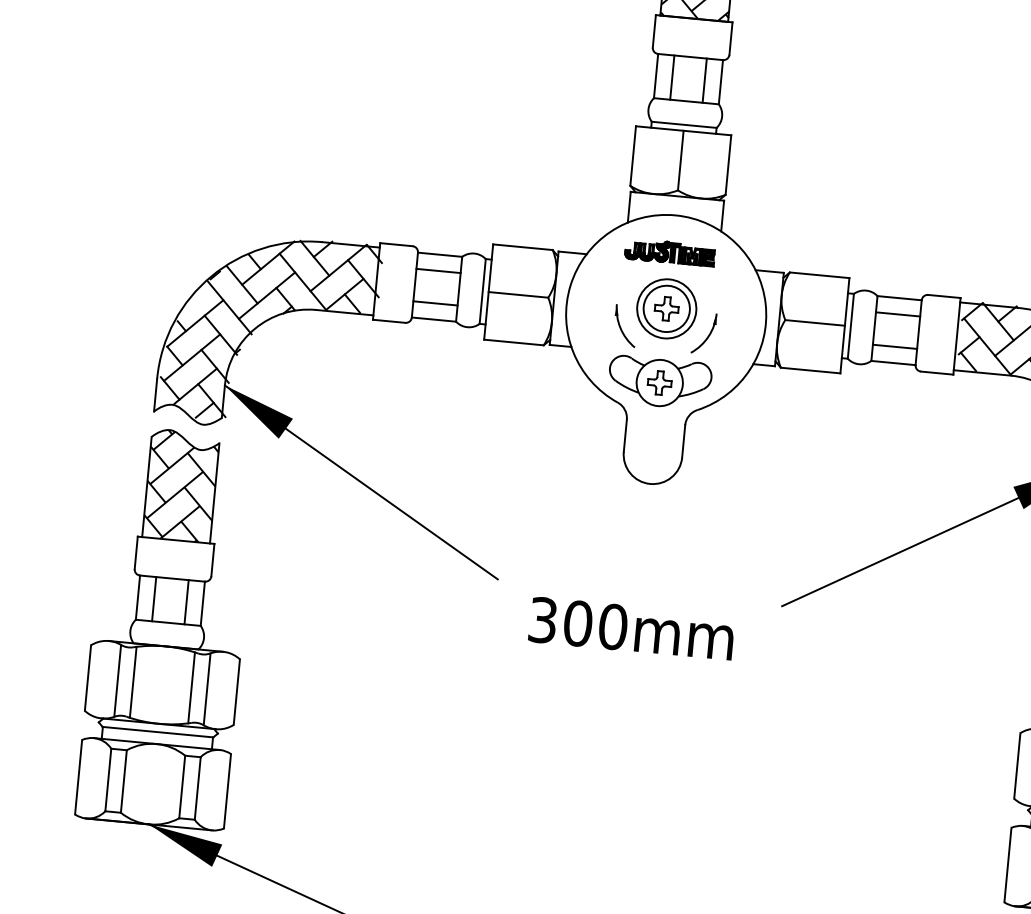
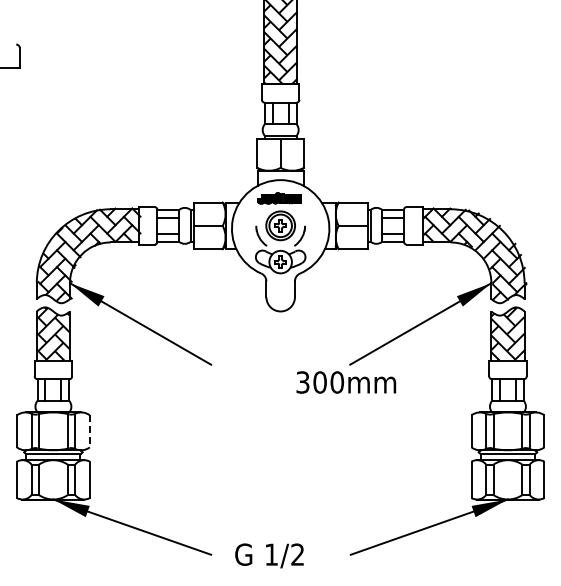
text: (632, 628) -> (346, 382), moved
line: (236, 692) -> (89, 431), solid -> dashed

